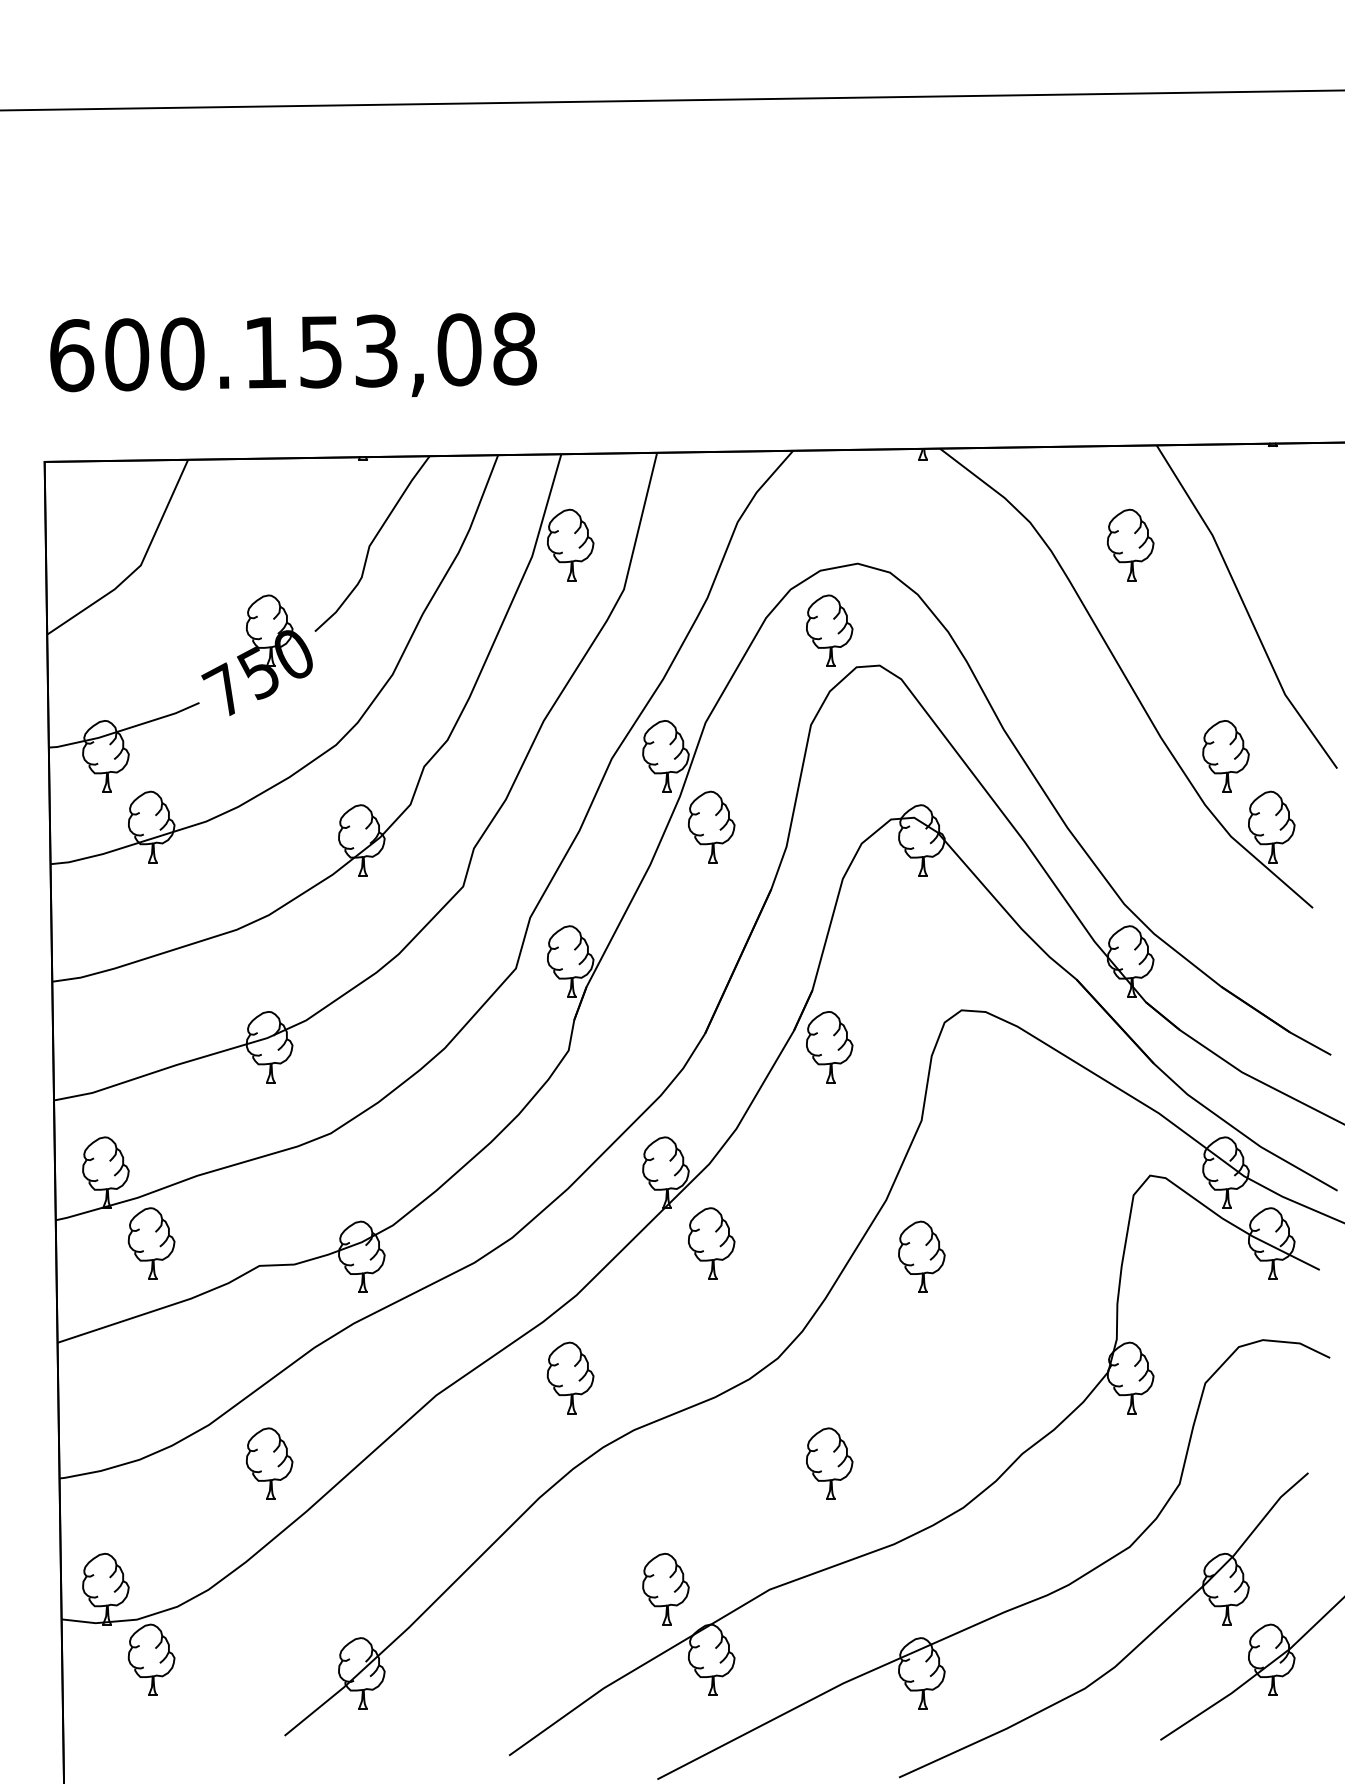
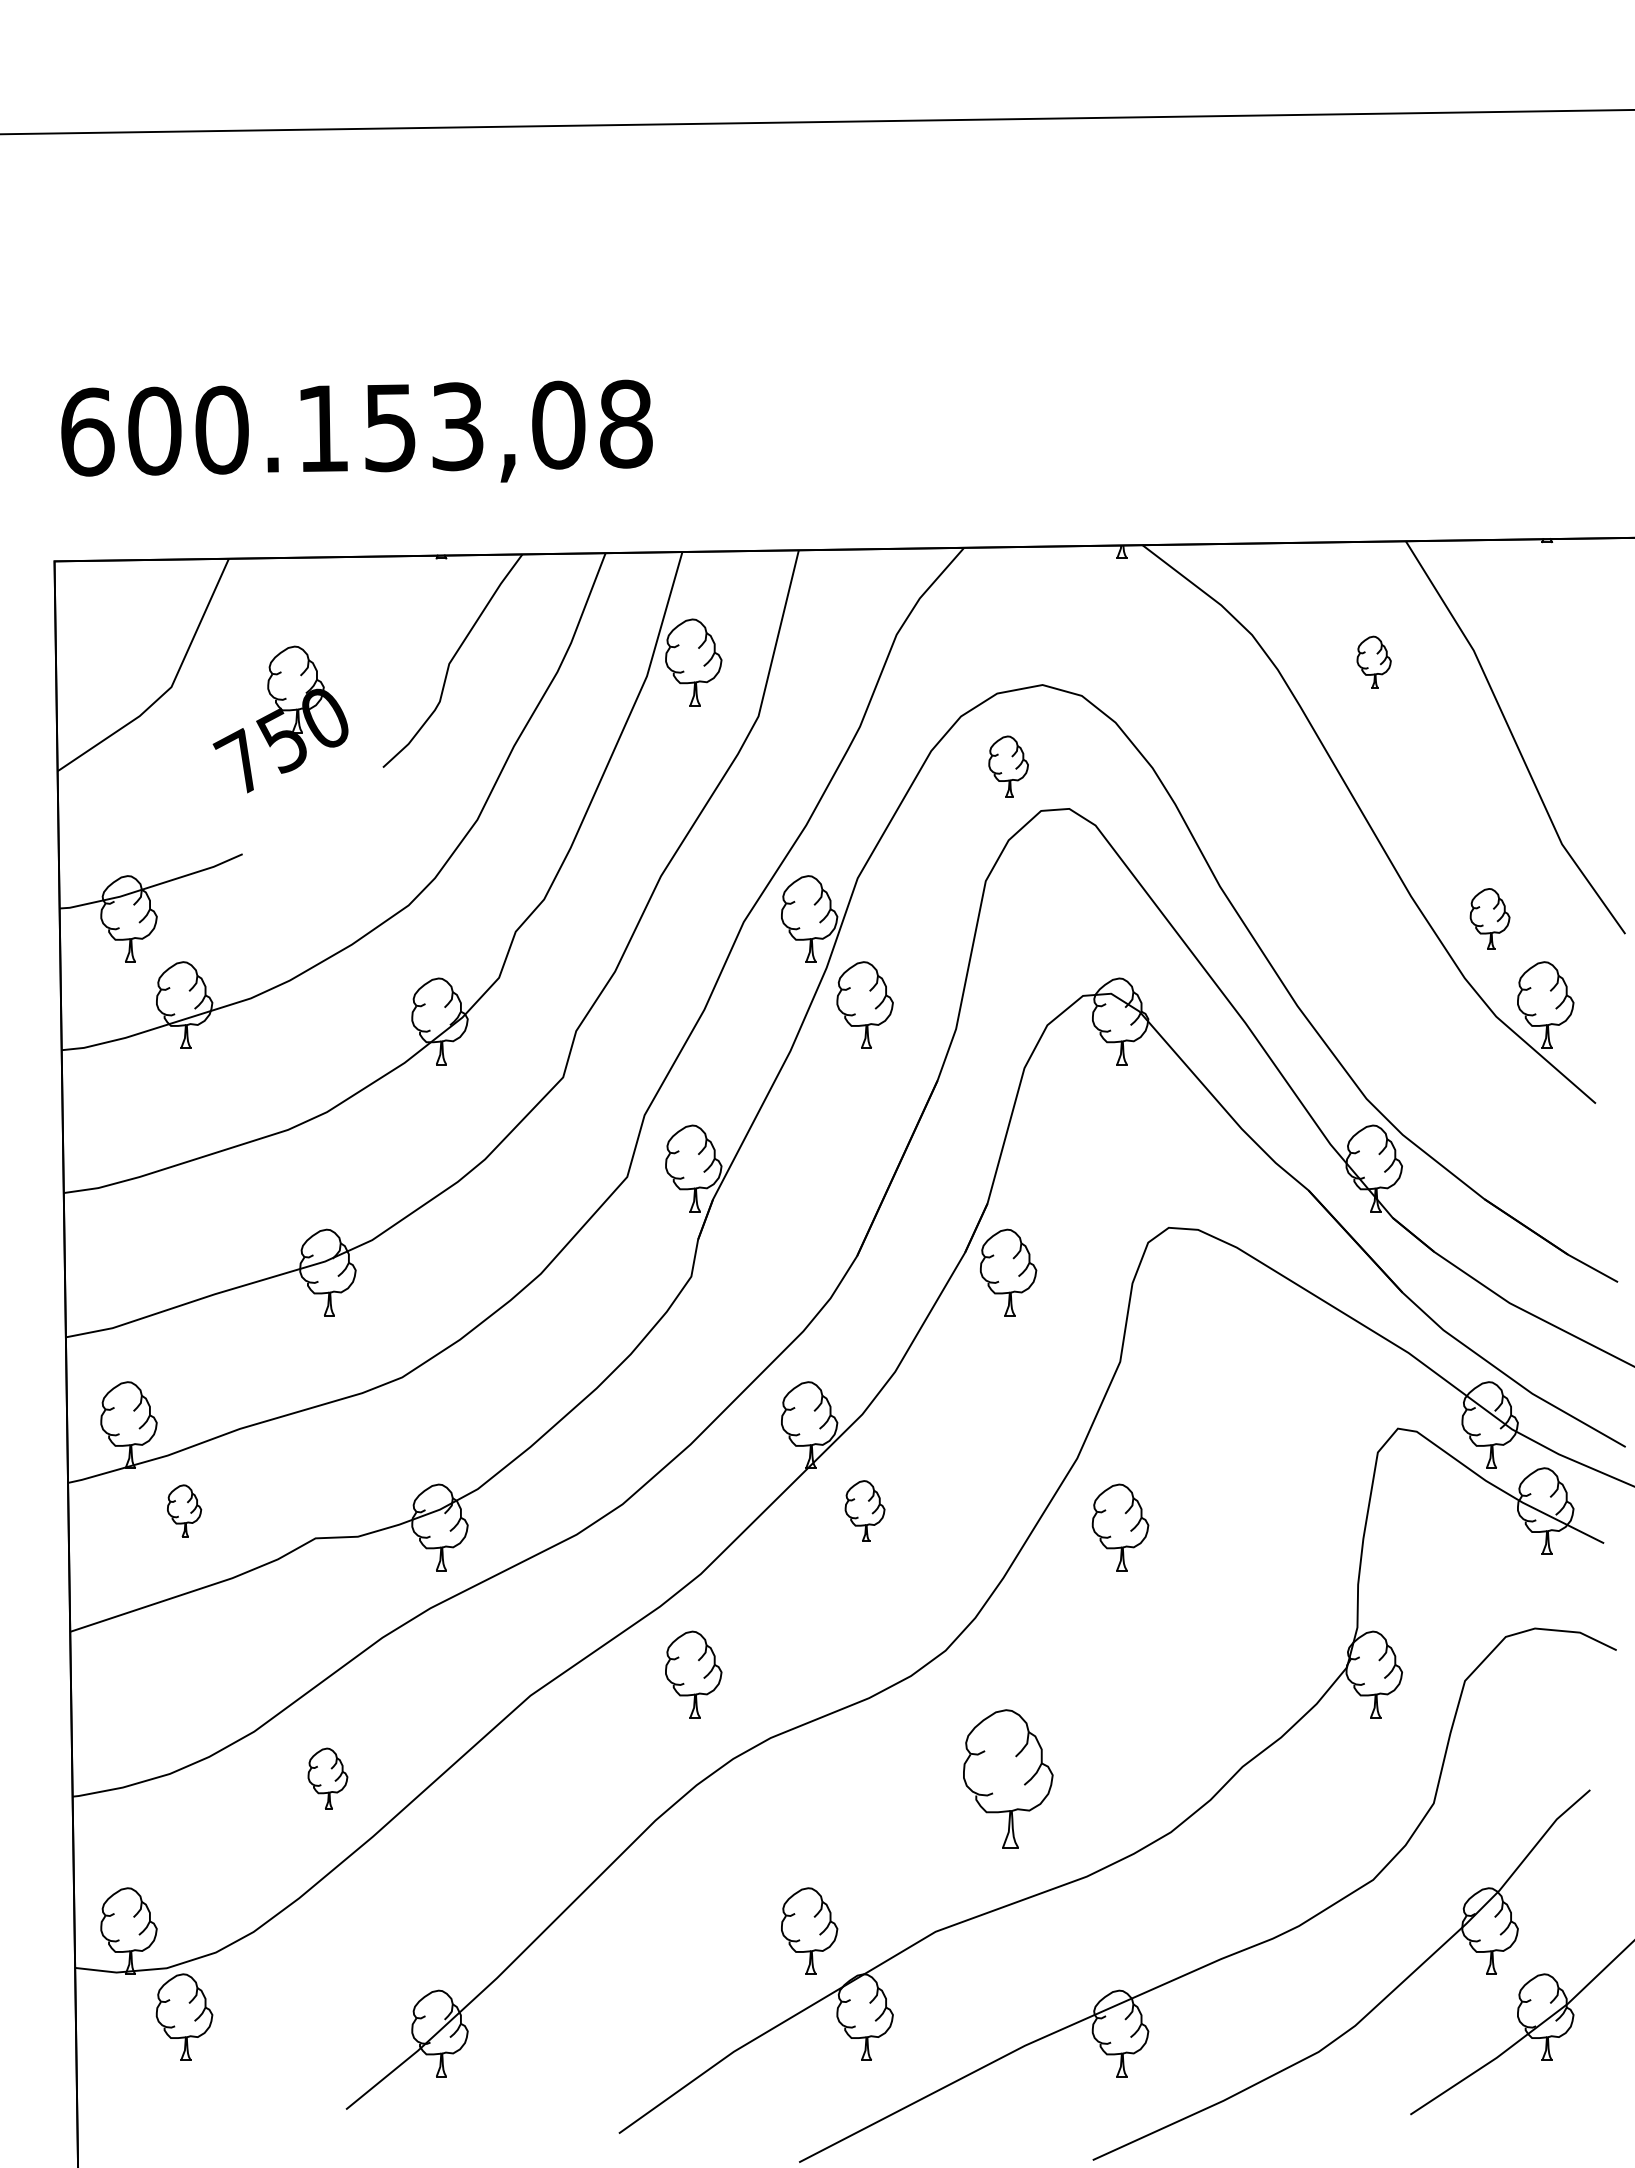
part: (1130, 545) -> (1373, 662), size x0.6
part: (829, 630) -> (1008, 766), size x0.7
part: (256, 655) -> (280, 719), moved
part: (1225, 755) -> (1489, 918), size x0.7
part: (151, 1242) -> (184, 1510), size x0.6
part: (711, 1242) -> (864, 1510), size x0.7
part: (269, 1463) -> (327, 1778), size x0.7
part: (829, 1463) -> (1008, 1778), size x1.6

